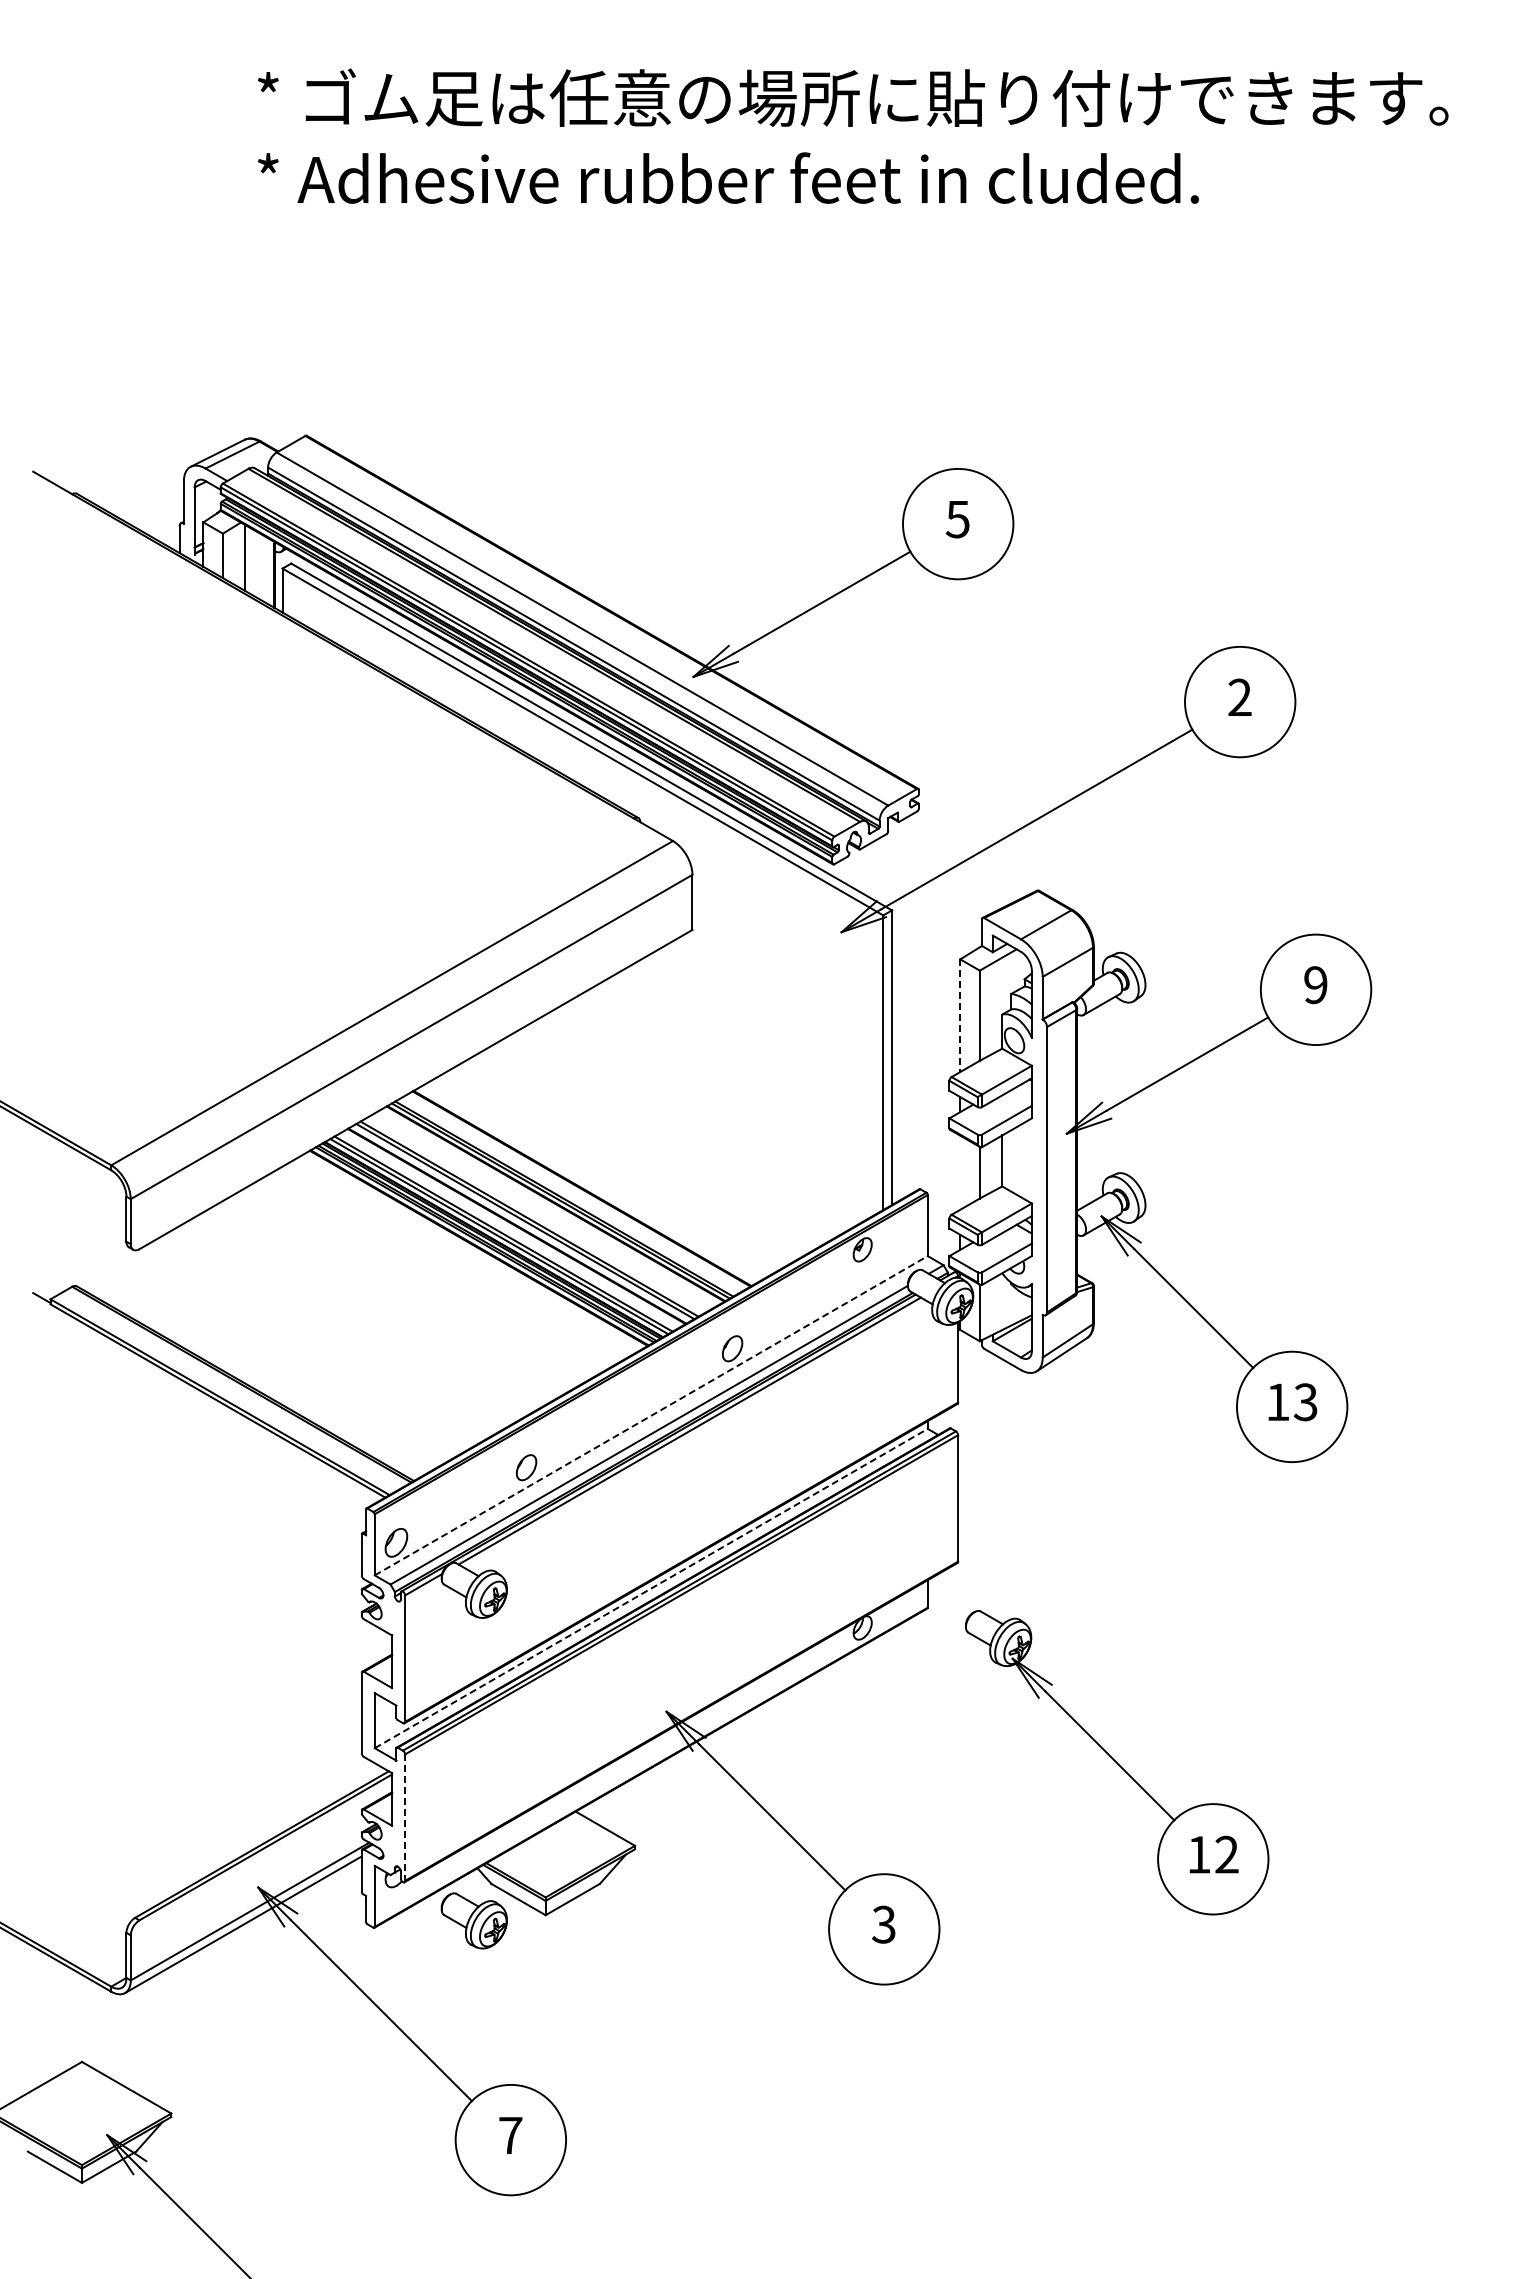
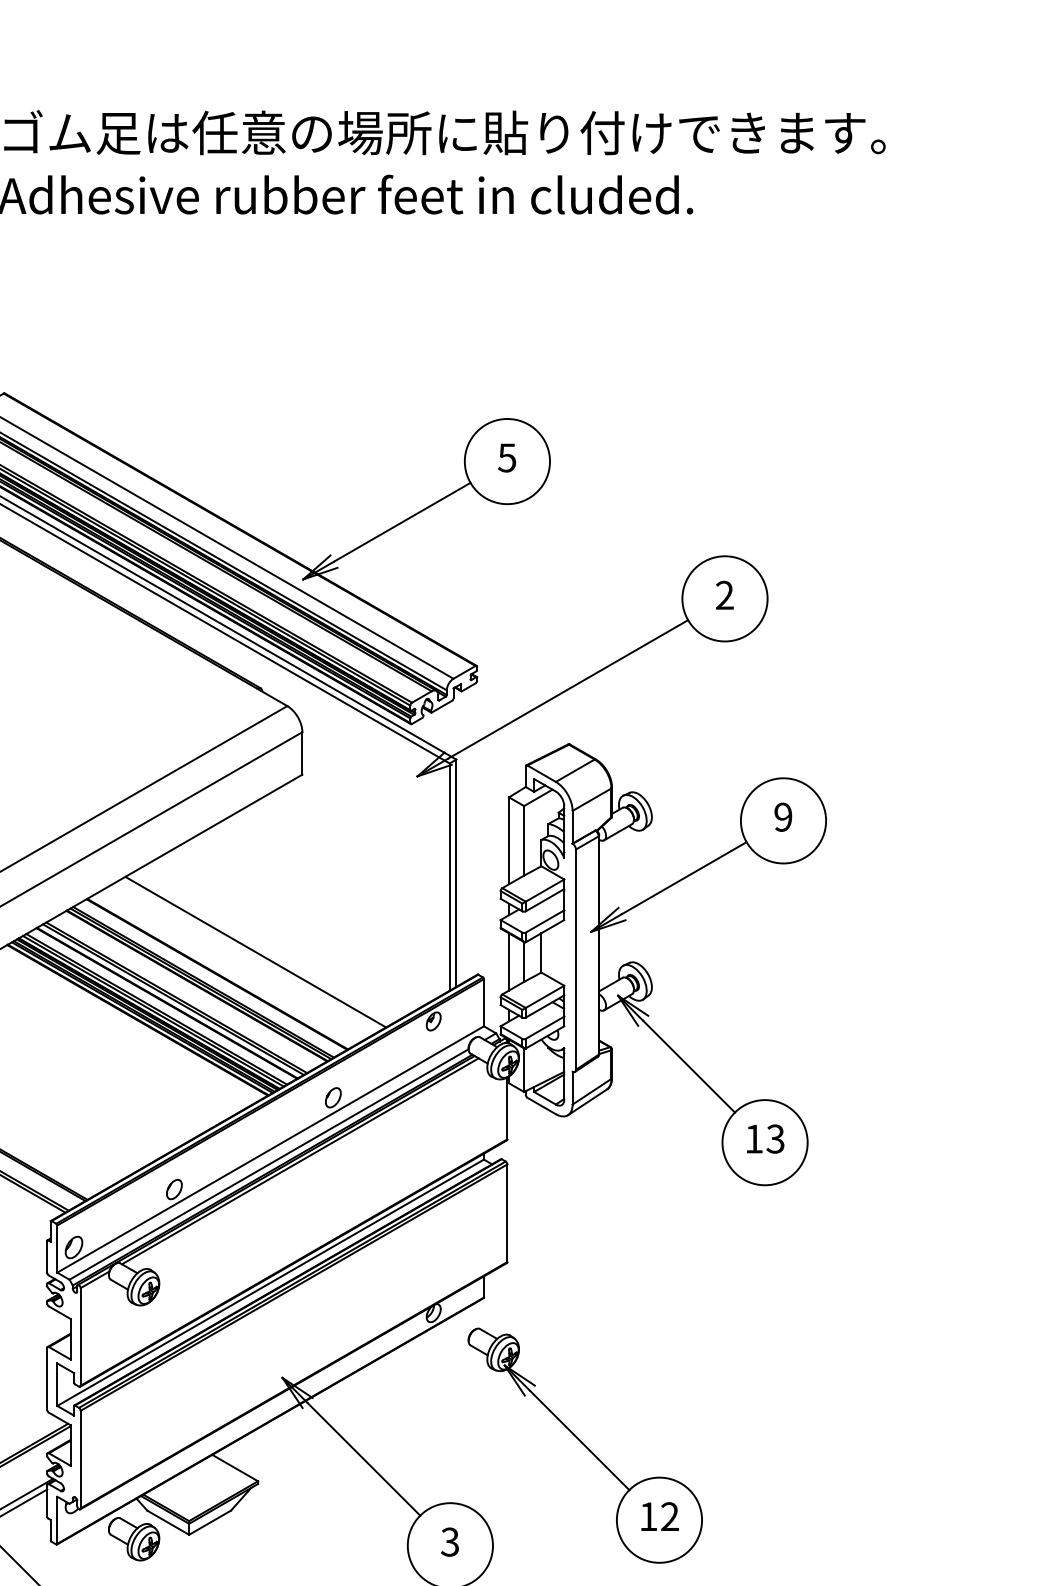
line: (960, 1016) -> (509, 841), dashed -> solid
line: (632, 1159) -> (256, 951), added
line: (960, 1172) -> (509, 961), added
line: (651, 1415) -> (270, 1149), dashed -> solid
line: (651, 1588) -> (270, 1282), dashed -> solid
part: (1117, 1762) -> (585, 1445), moved
line: (405, 1818) -> (81, 1460), dashed -> solid

